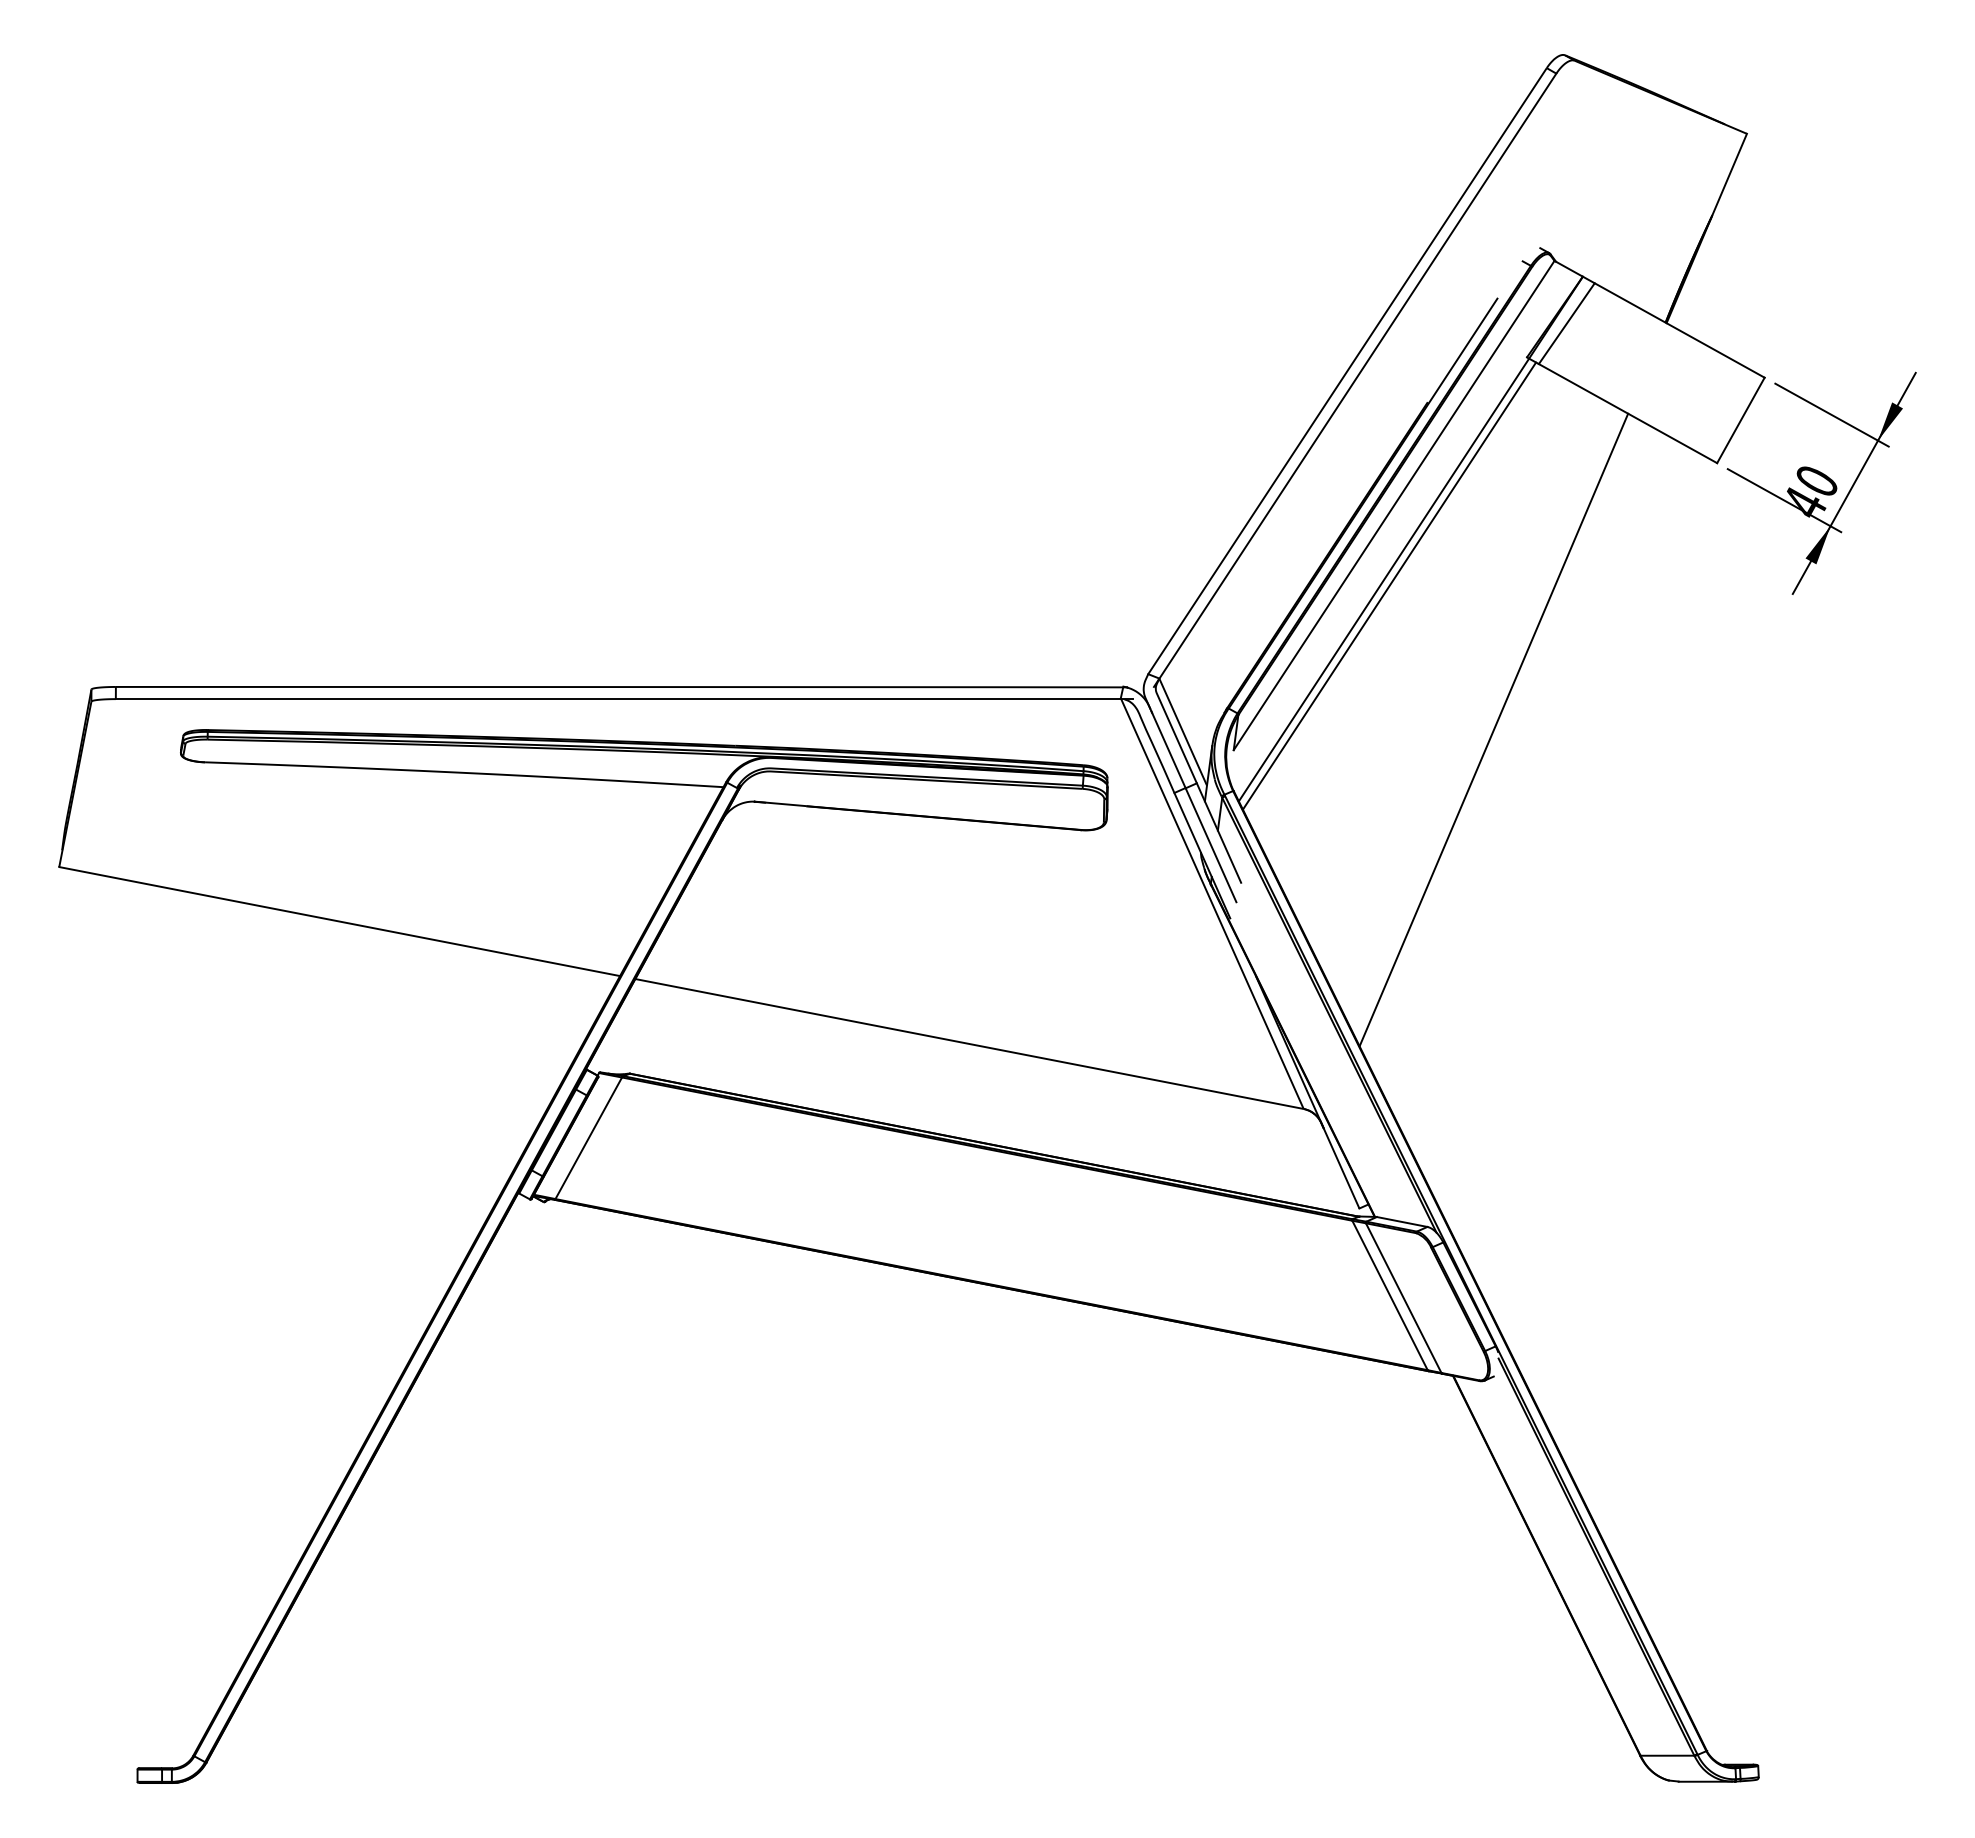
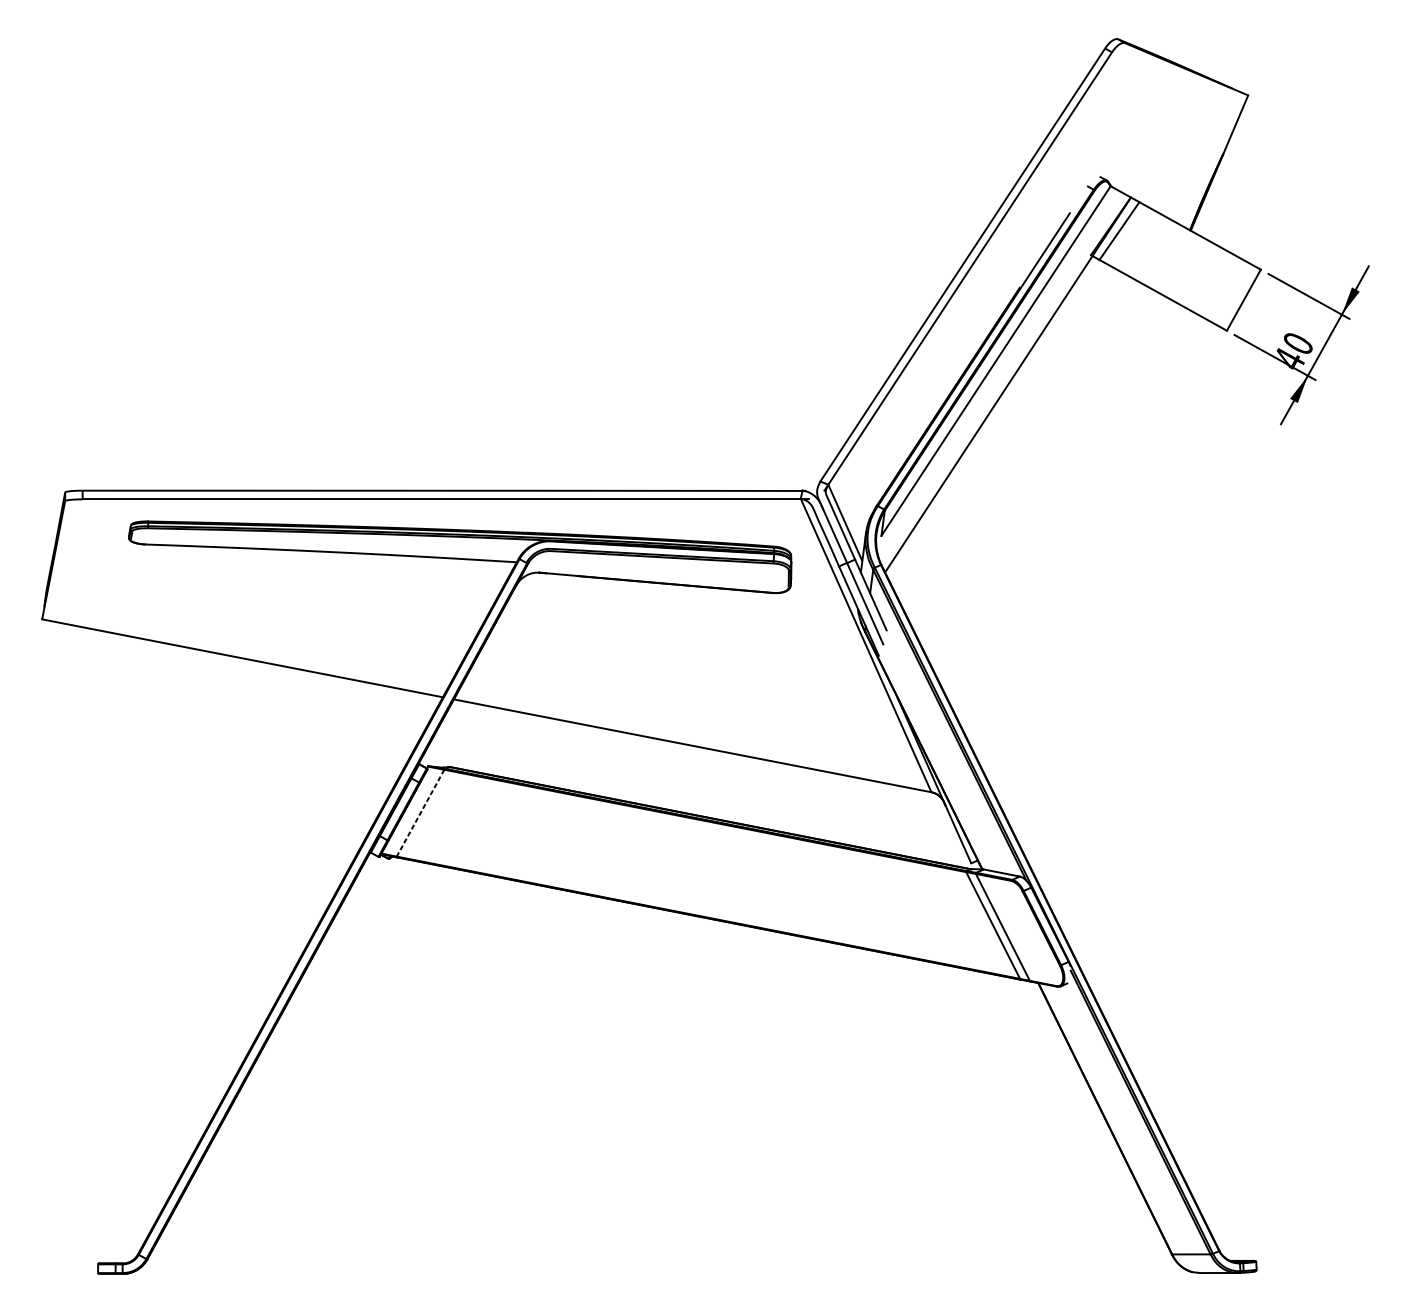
line: (1389, 585) -> (992, 418), removed
line: (1493, 729) -> (1067, 521), removed
line: (588, 1138) -> (420, 813), solid -> dashed

